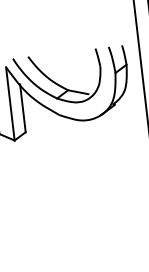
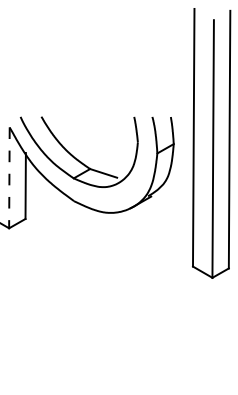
line: (10, 104) -> (9, 178), solid -> dashed

